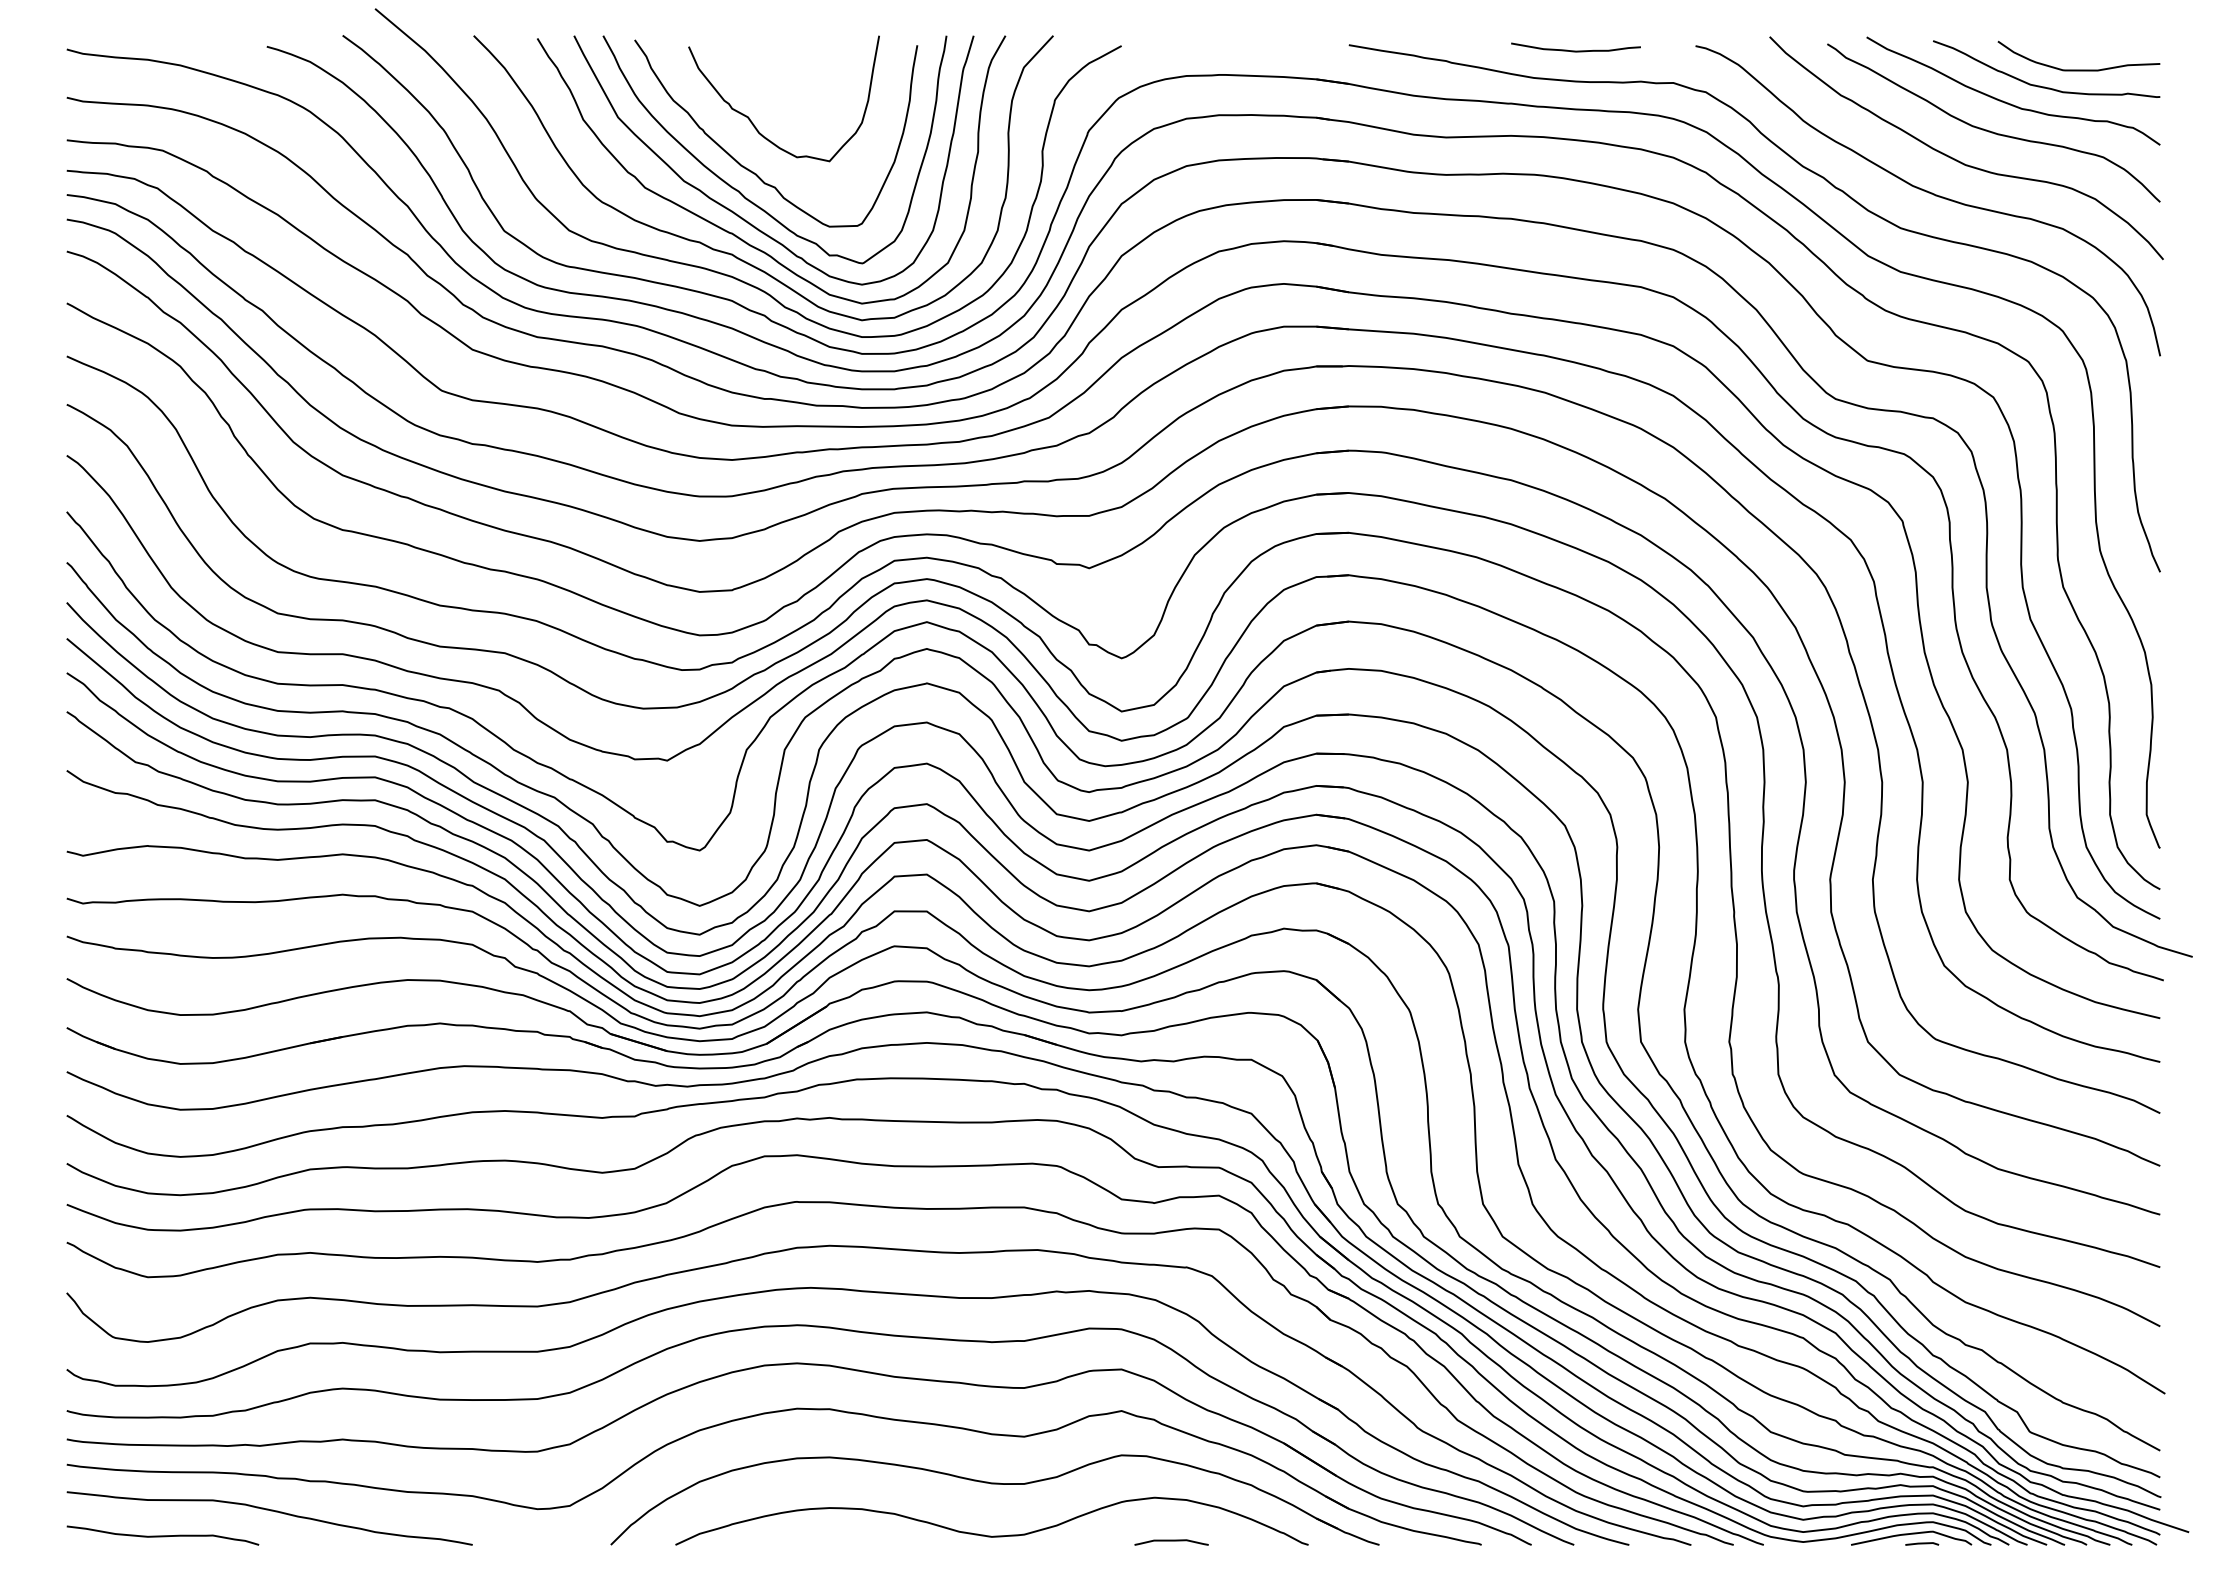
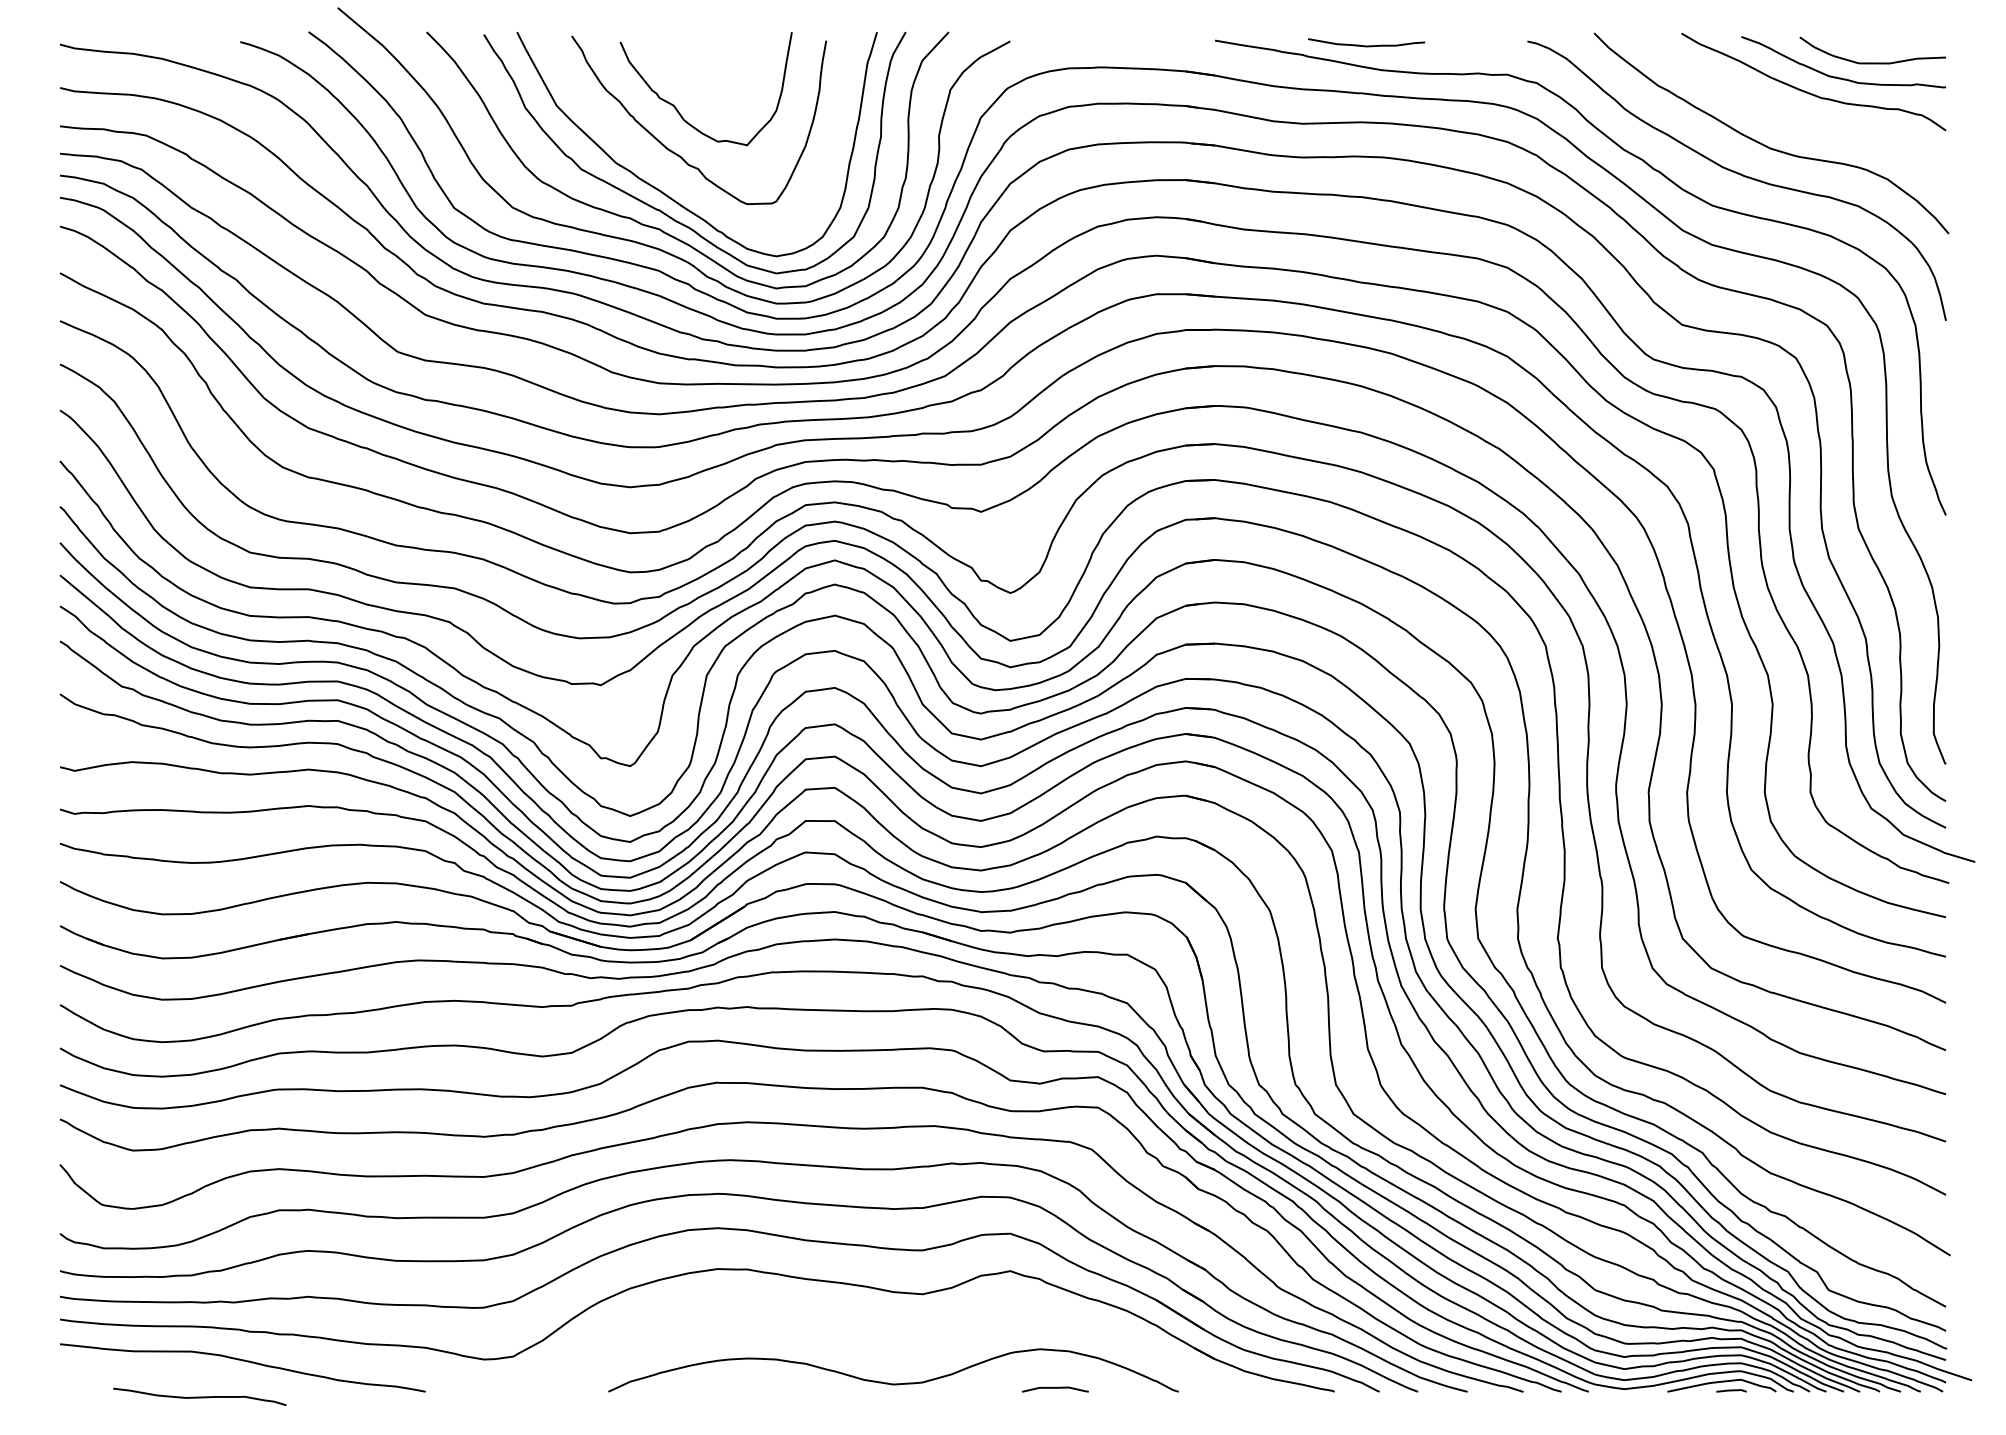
curve: (1575, 50) -> (1366, 45), moved
curve: (1990, 130) -> (1793, 117), removed
curve: (739, 190) -> (666, 171), removed
part: (994, 1484) -> (895, 1337), removed
curve: (162, 1535) -> (199, 1396), moved

